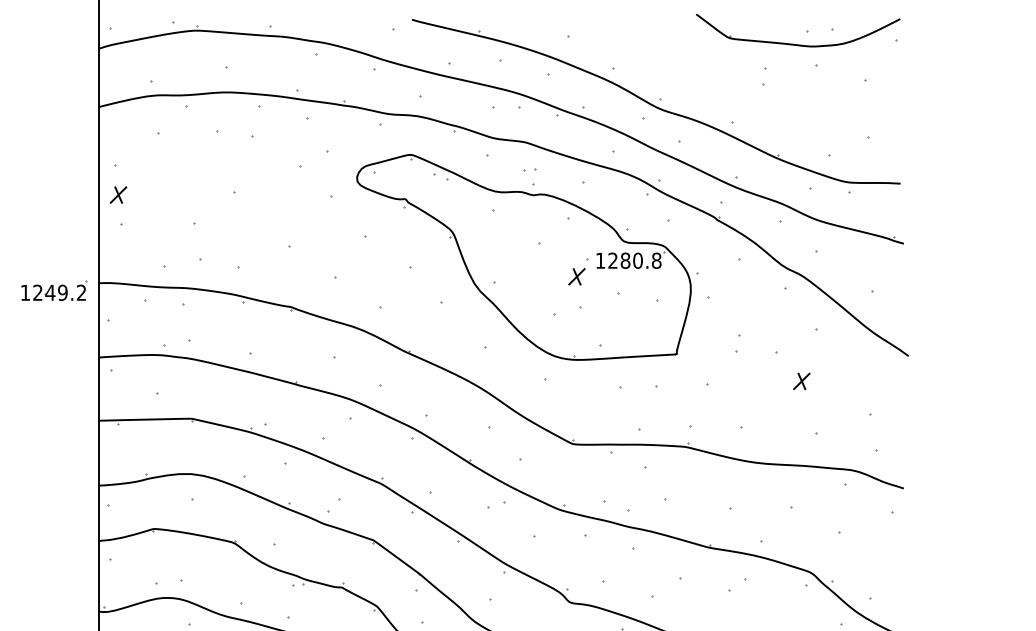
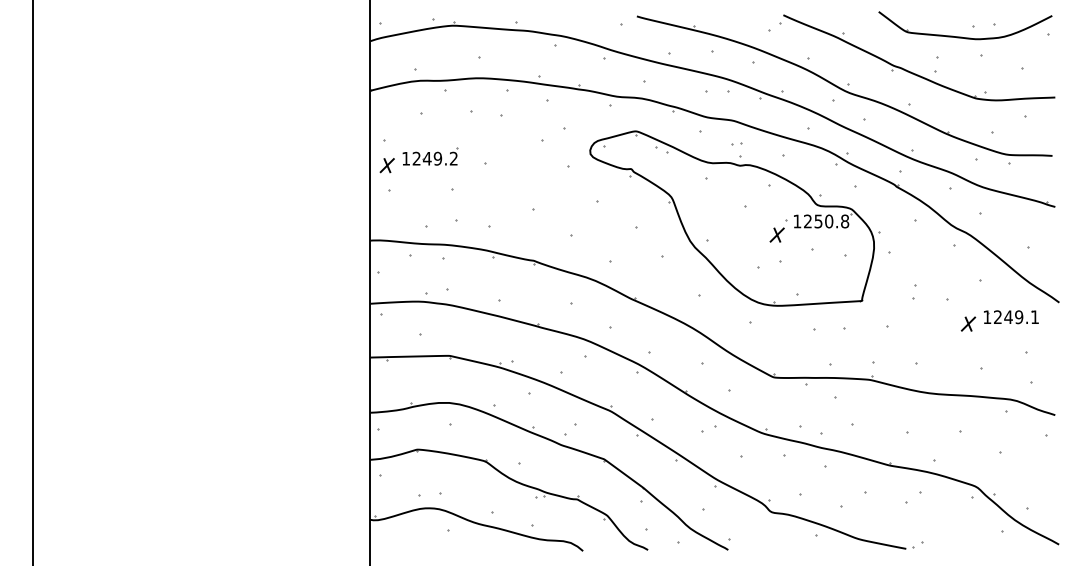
part: (734, 84) -> (911, 71), added
text: (625, 260) -> (818, 221), 1280.8 -> 1250.8
part: (54, 290) -> (430, 156), moved
part: (852, 373) -> (1011, 317), added

